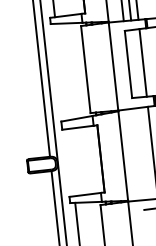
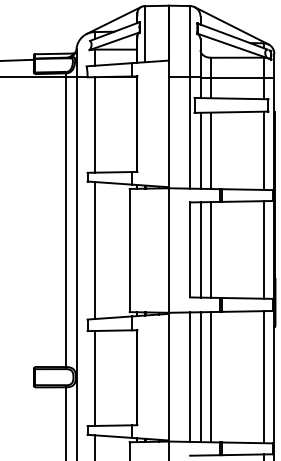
line: (135, 63) -> (200, 249), added
line: (60, 72) -> (94, 250), added
line: (138, 153) -> (190, 376), added
line: (145, 153) -> (200, 377), added
line: (70, 162) -> (94, 377), added

